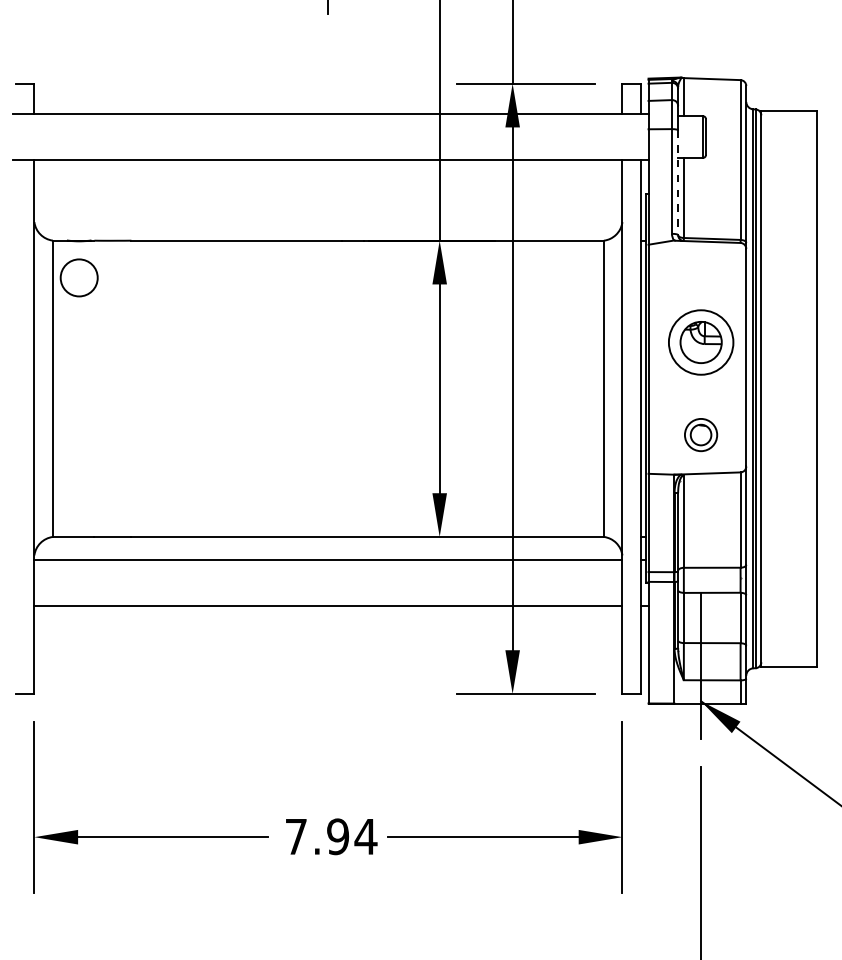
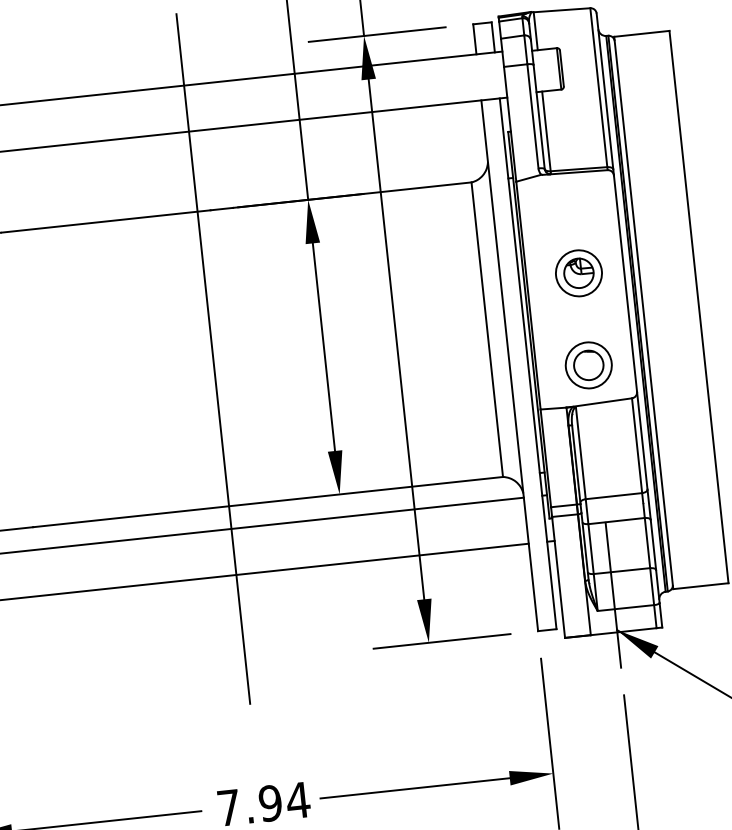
line: (678, 183) -> (539, 117), dashed -> solid
part: (700, 342) -> (578, 273), size x0.71
line: (328, 388) -> (213, 358), added
part: (700, 434) -> (588, 364), size x1.43

